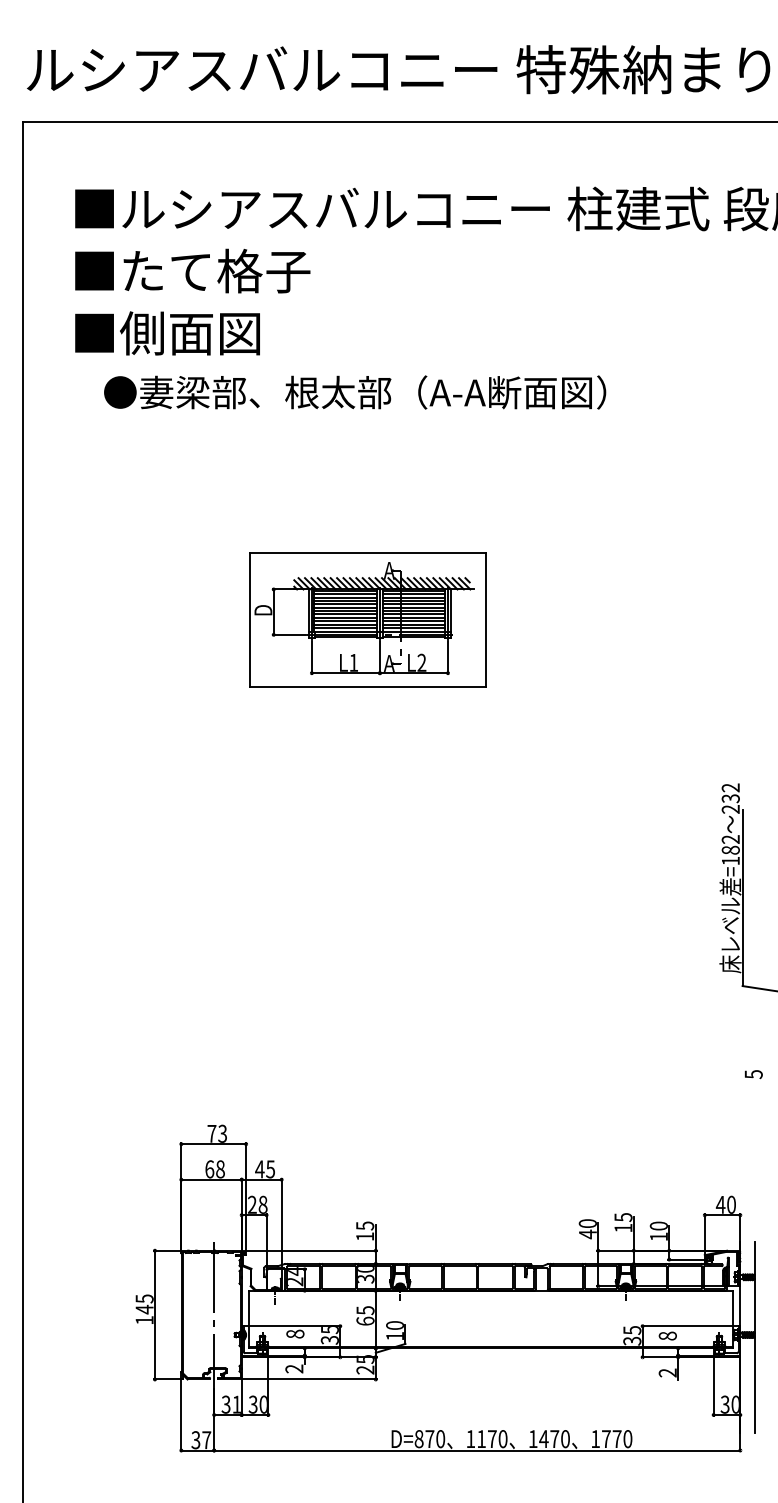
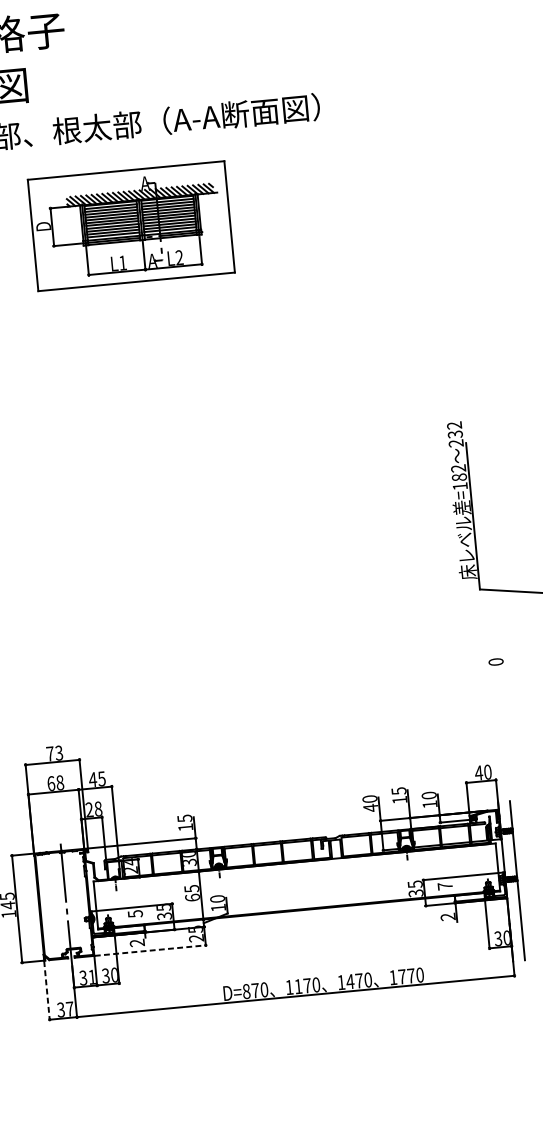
part: (367, 619) -> (130, 225), moved
text: (753, 1074) -> (495, 662), 5 -> 0
text: (295, 1333) -> (135, 913), 8 -> 5
text: (667, 1335) -> (444, 885), 8 -> 7
line: (310, 1379) -> (151, 950), solid -> dashed
line: (181, 1415) -> (47, 990), solid -> dashed

